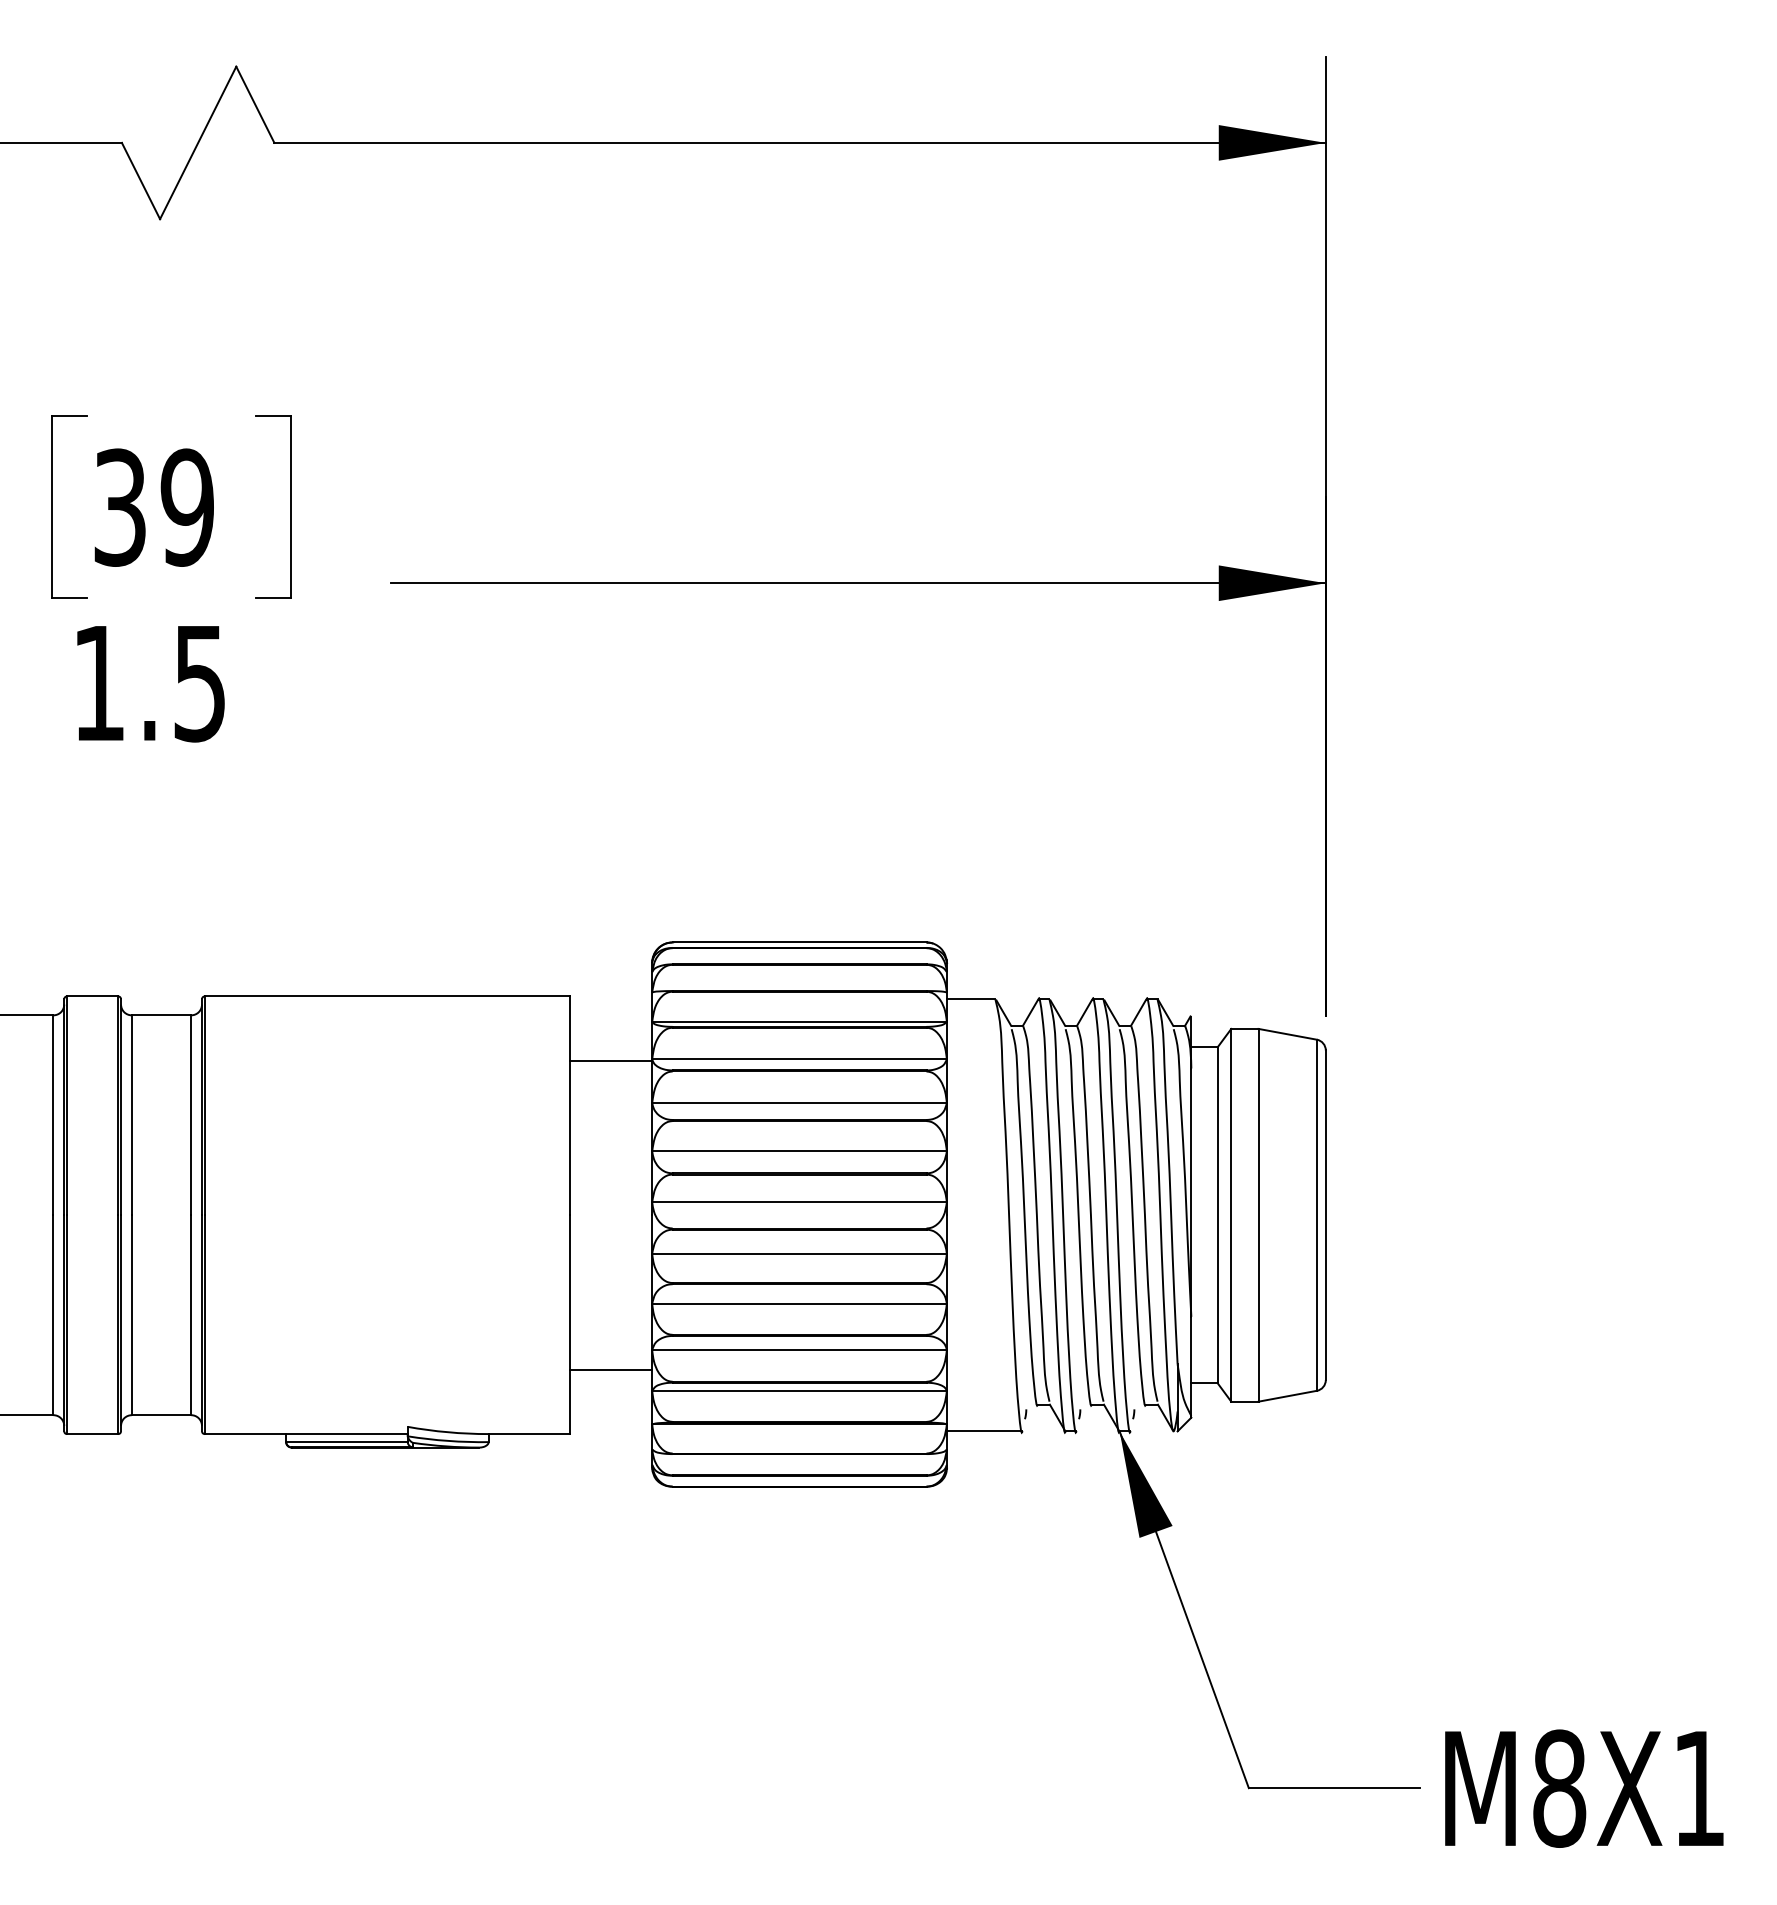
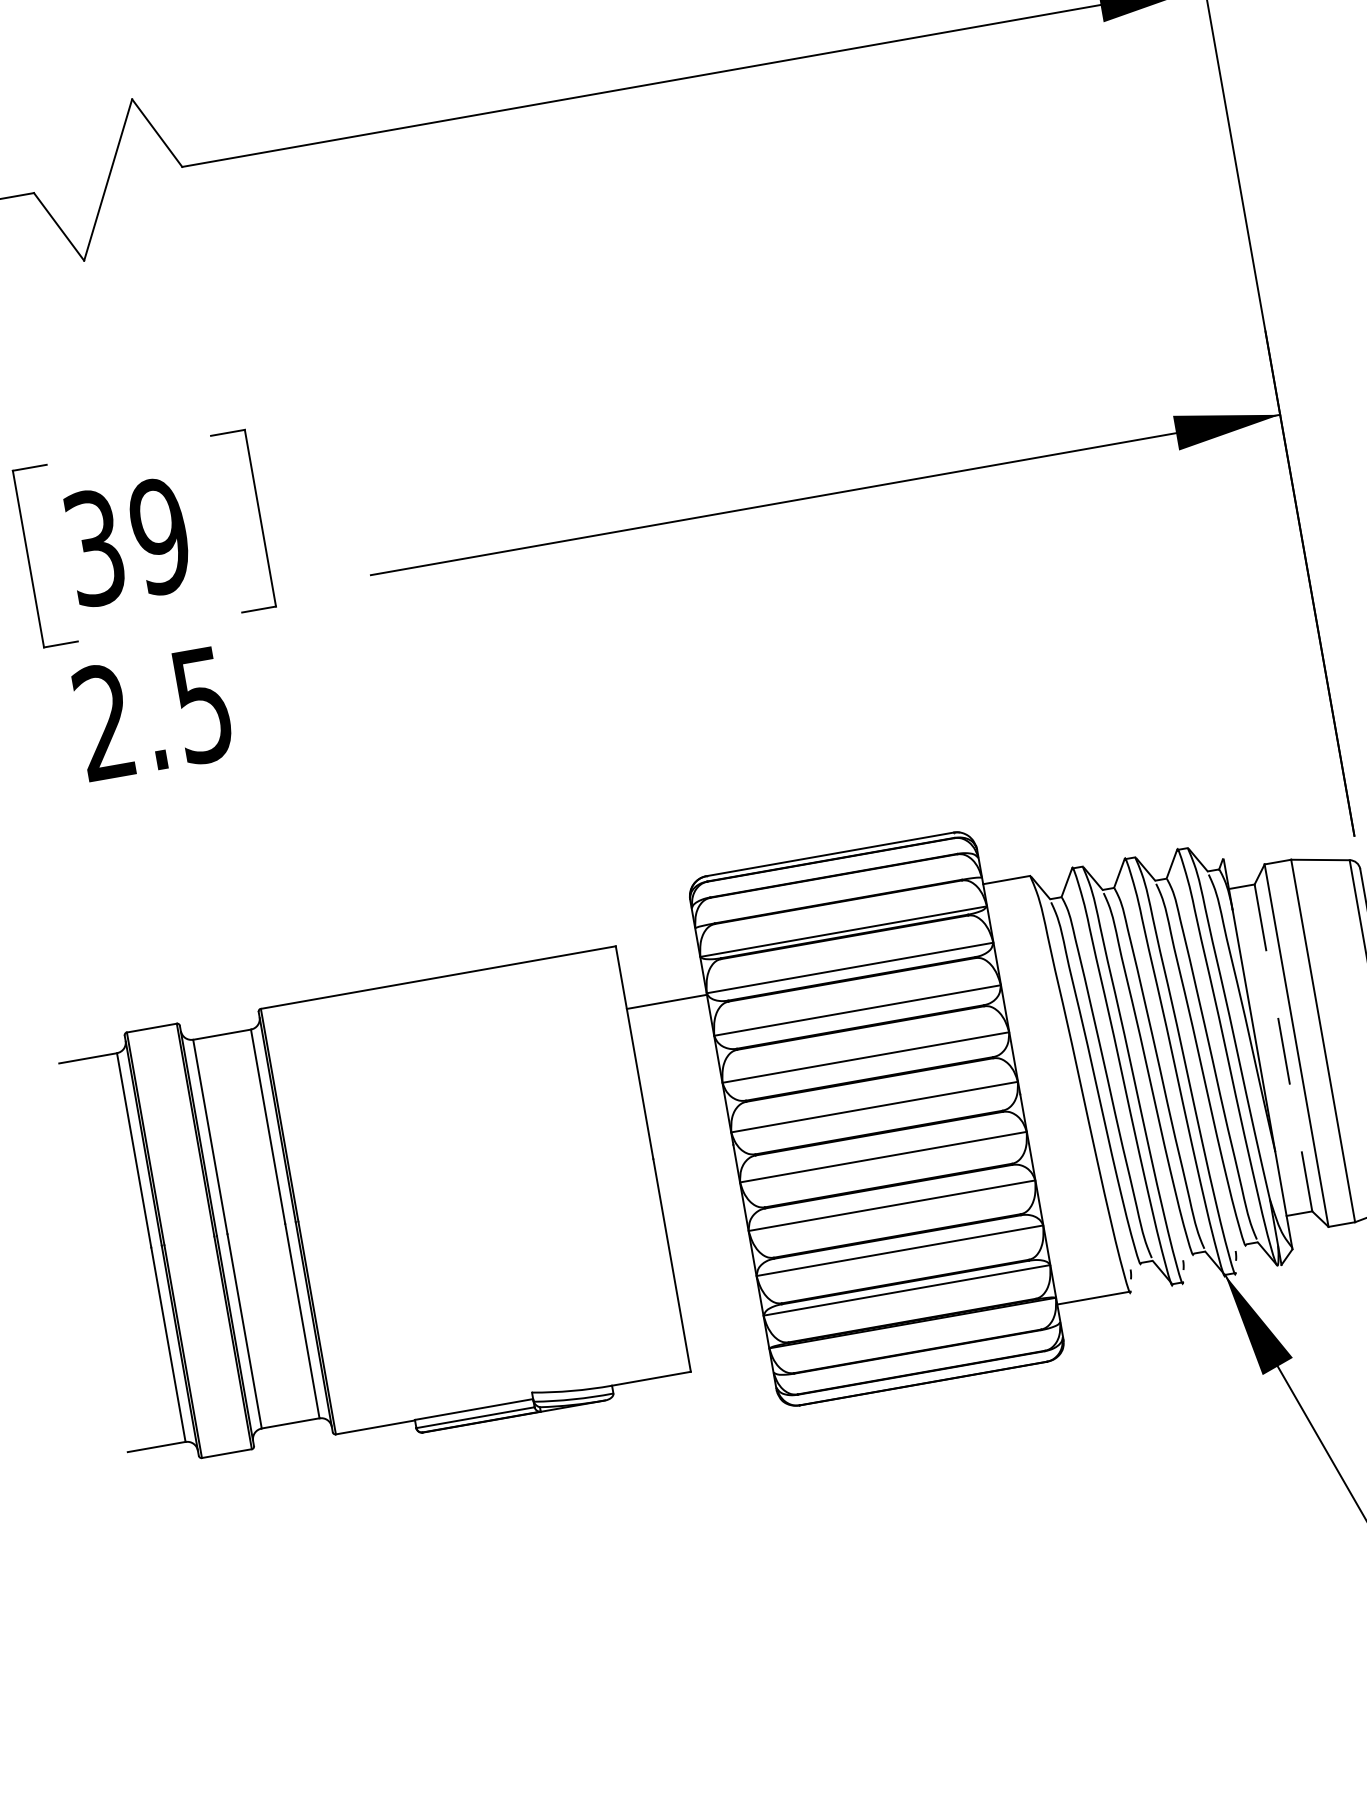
text: (98, 682) -> (103, 721), 1.5 -> 2.5
line: (1217, 1215) -> (1283, 1048), solid -> dashed
line: (610, 1369) -> (719, 1302), removed

